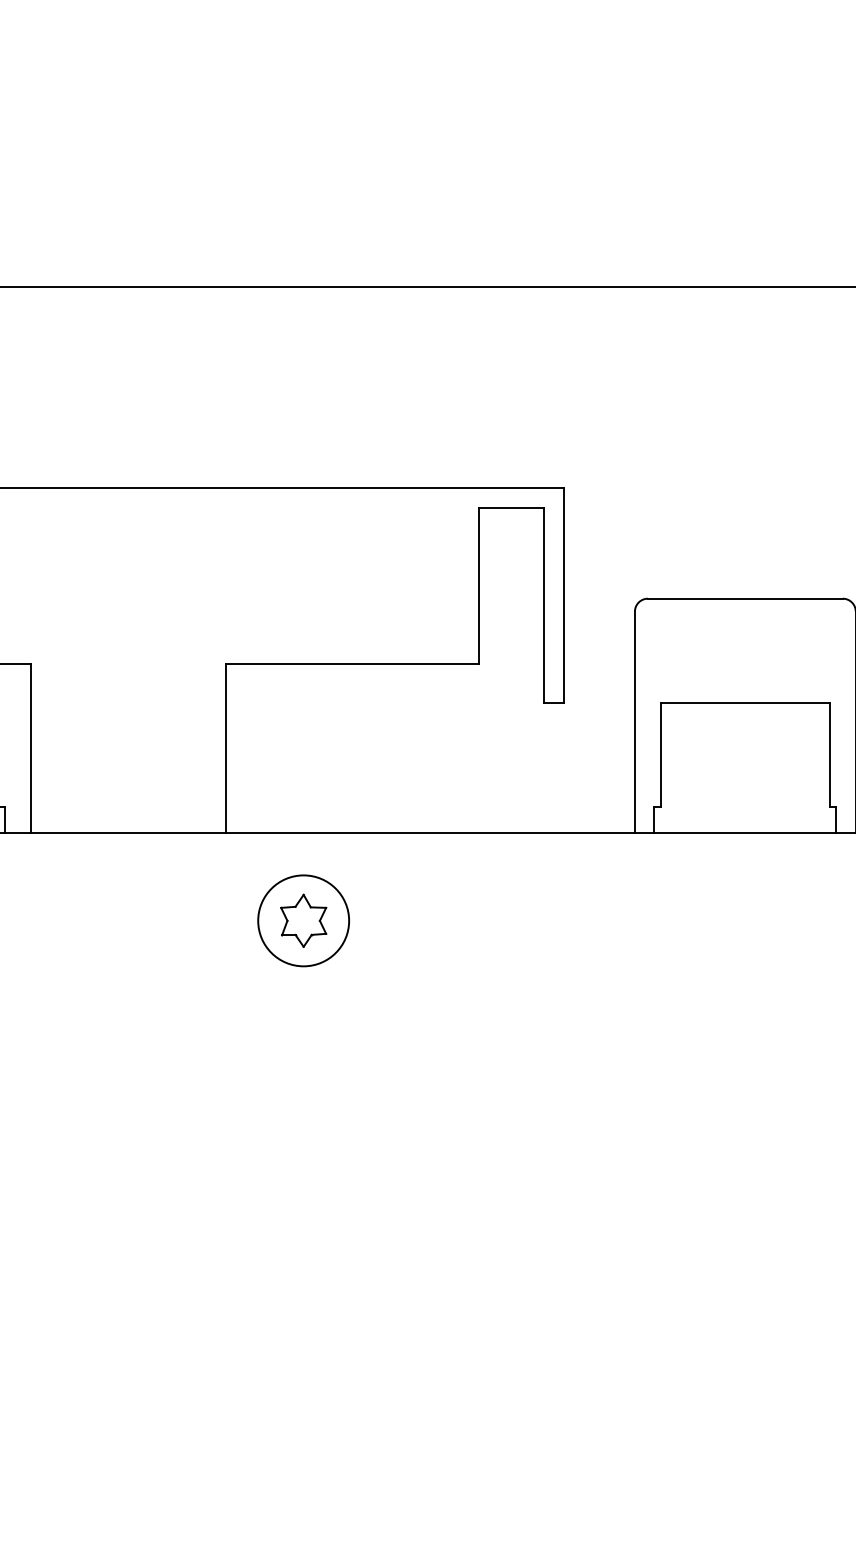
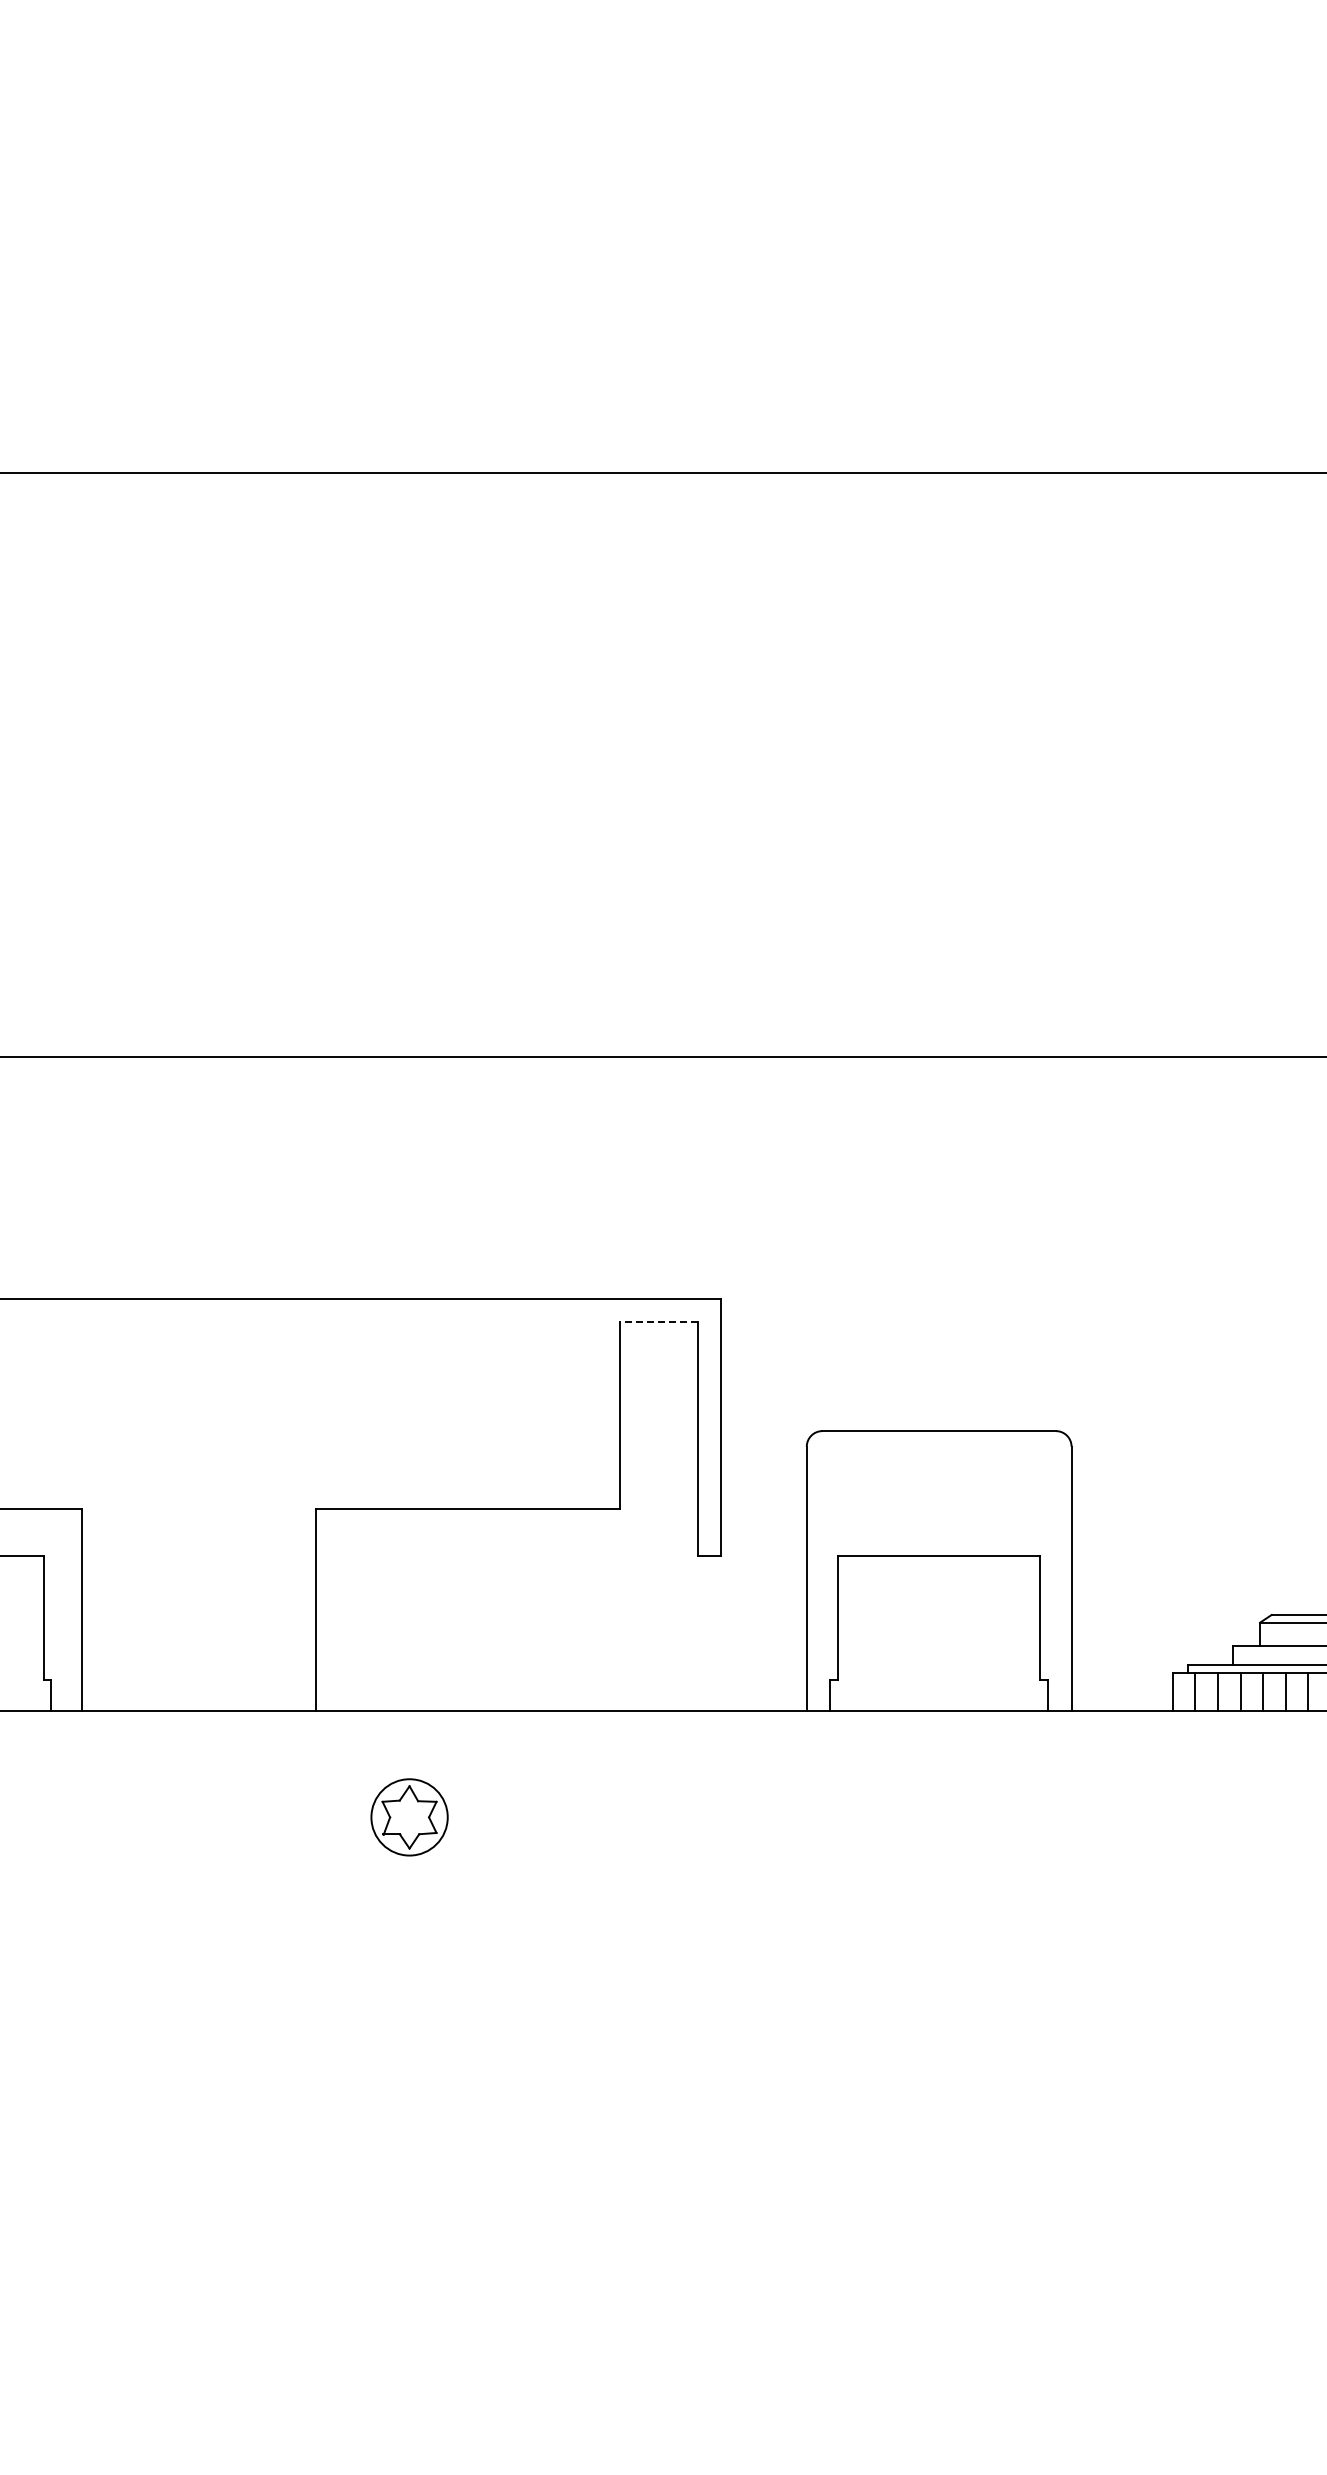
line: (511, 508) -> (658, 1322), solid -> dashed
circle: (303, 920) -> (409, 1816), size x0.7

